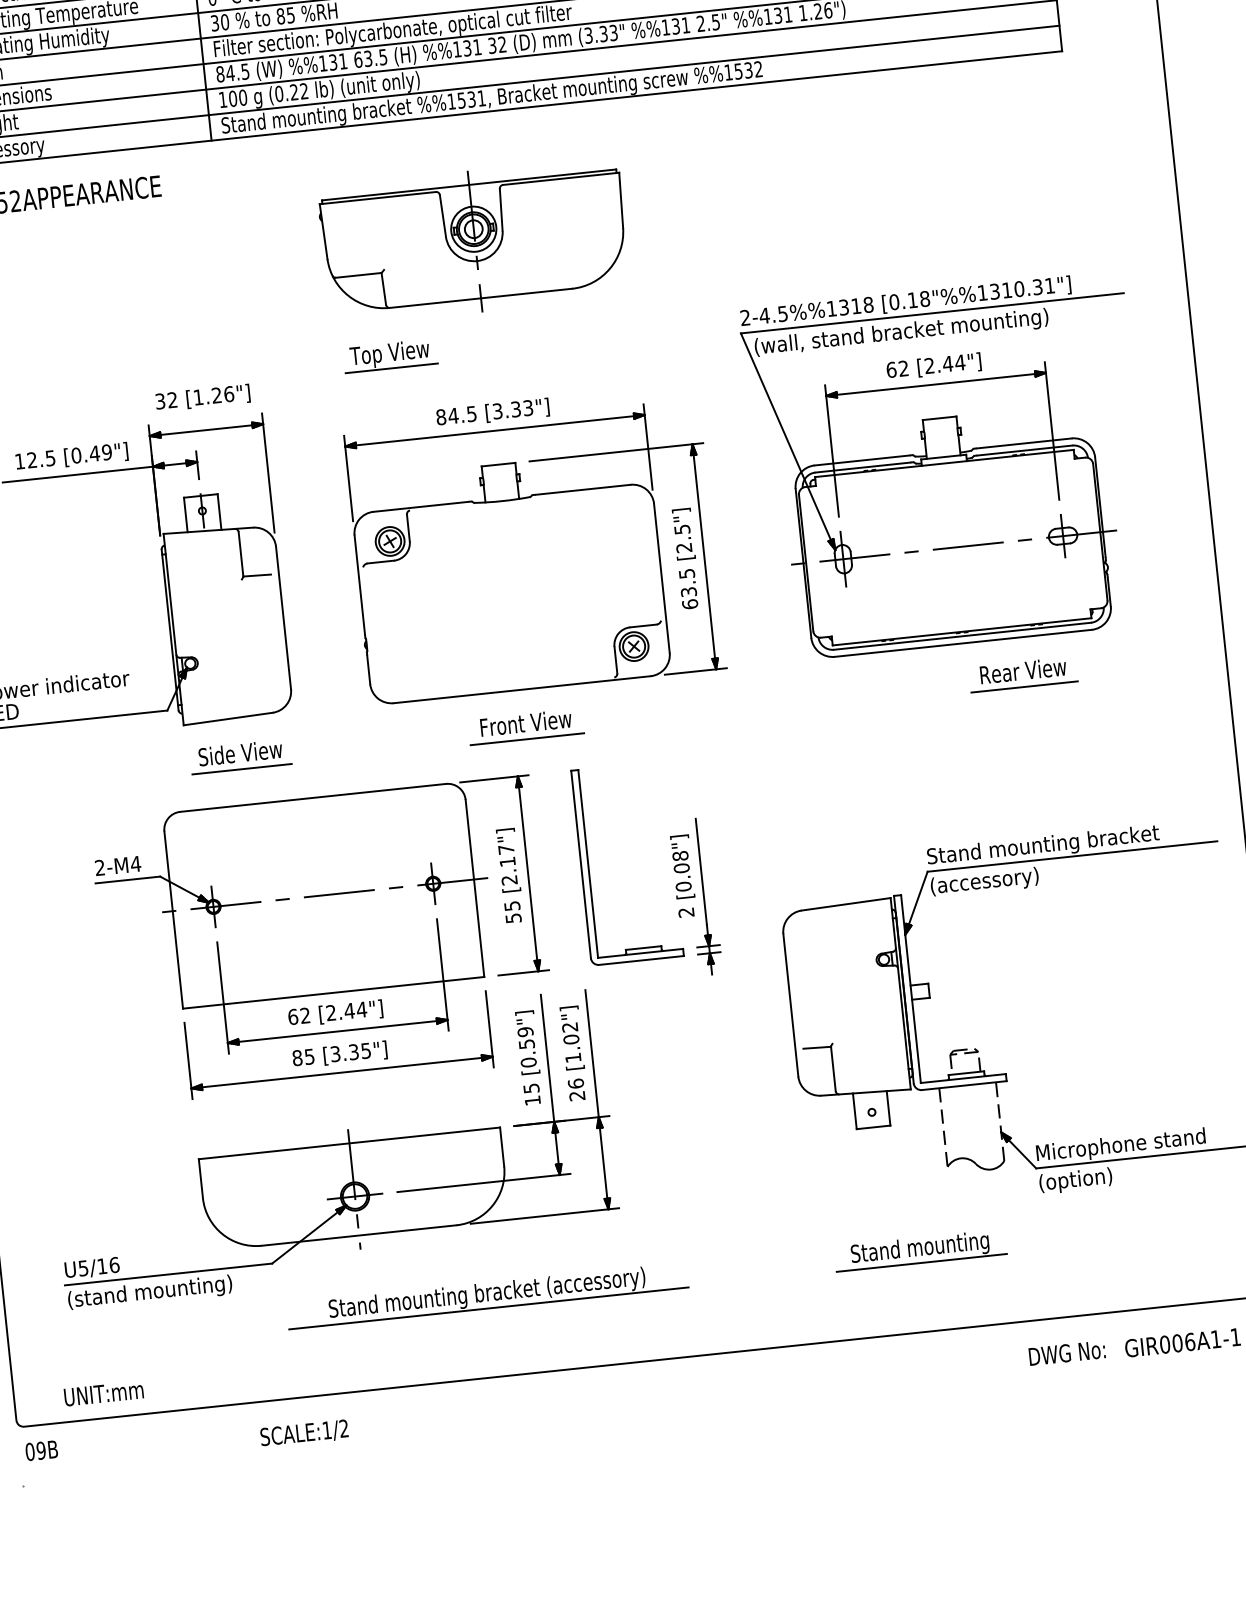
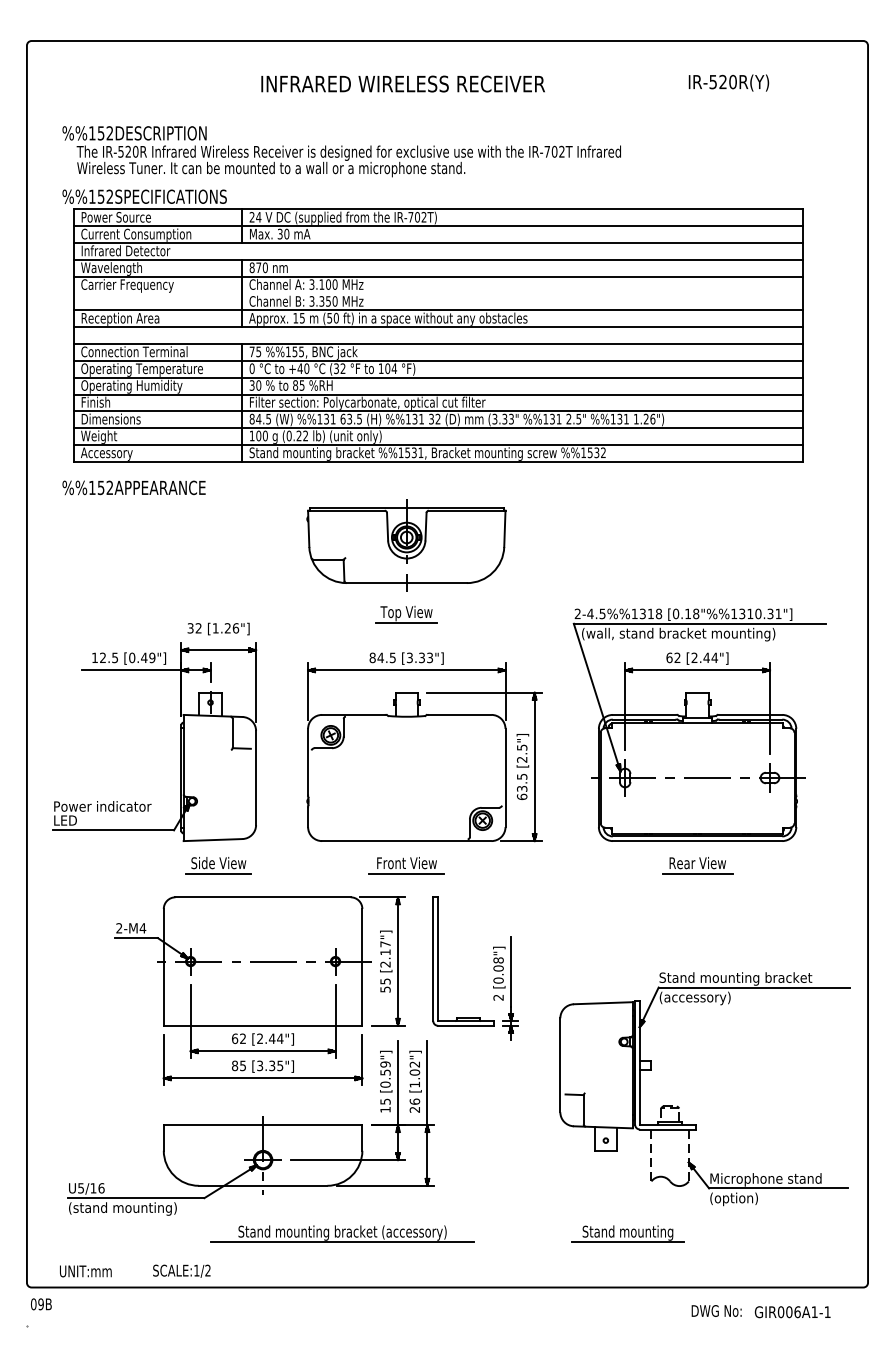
part: (390, 356) -> (406, 614), moved
part: (1023, 674) -> (697, 865), moved
text: (303, 1432) -> (181, 1270), moved

